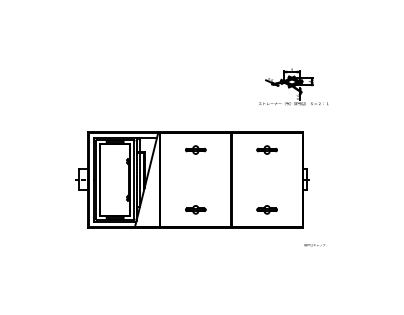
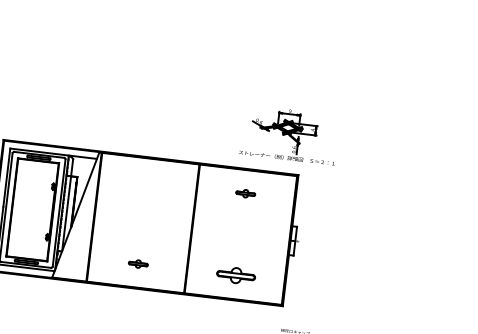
part: (293, 86) -> (289, 134), moved
part: (195, 149) -> (147, 181), removed
part: (266, 149) -> (244, 192), size x0.7
part: (195, 209) -> (137, 263), size x0.7
part: (266, 209) -> (235, 275), size x1.4

